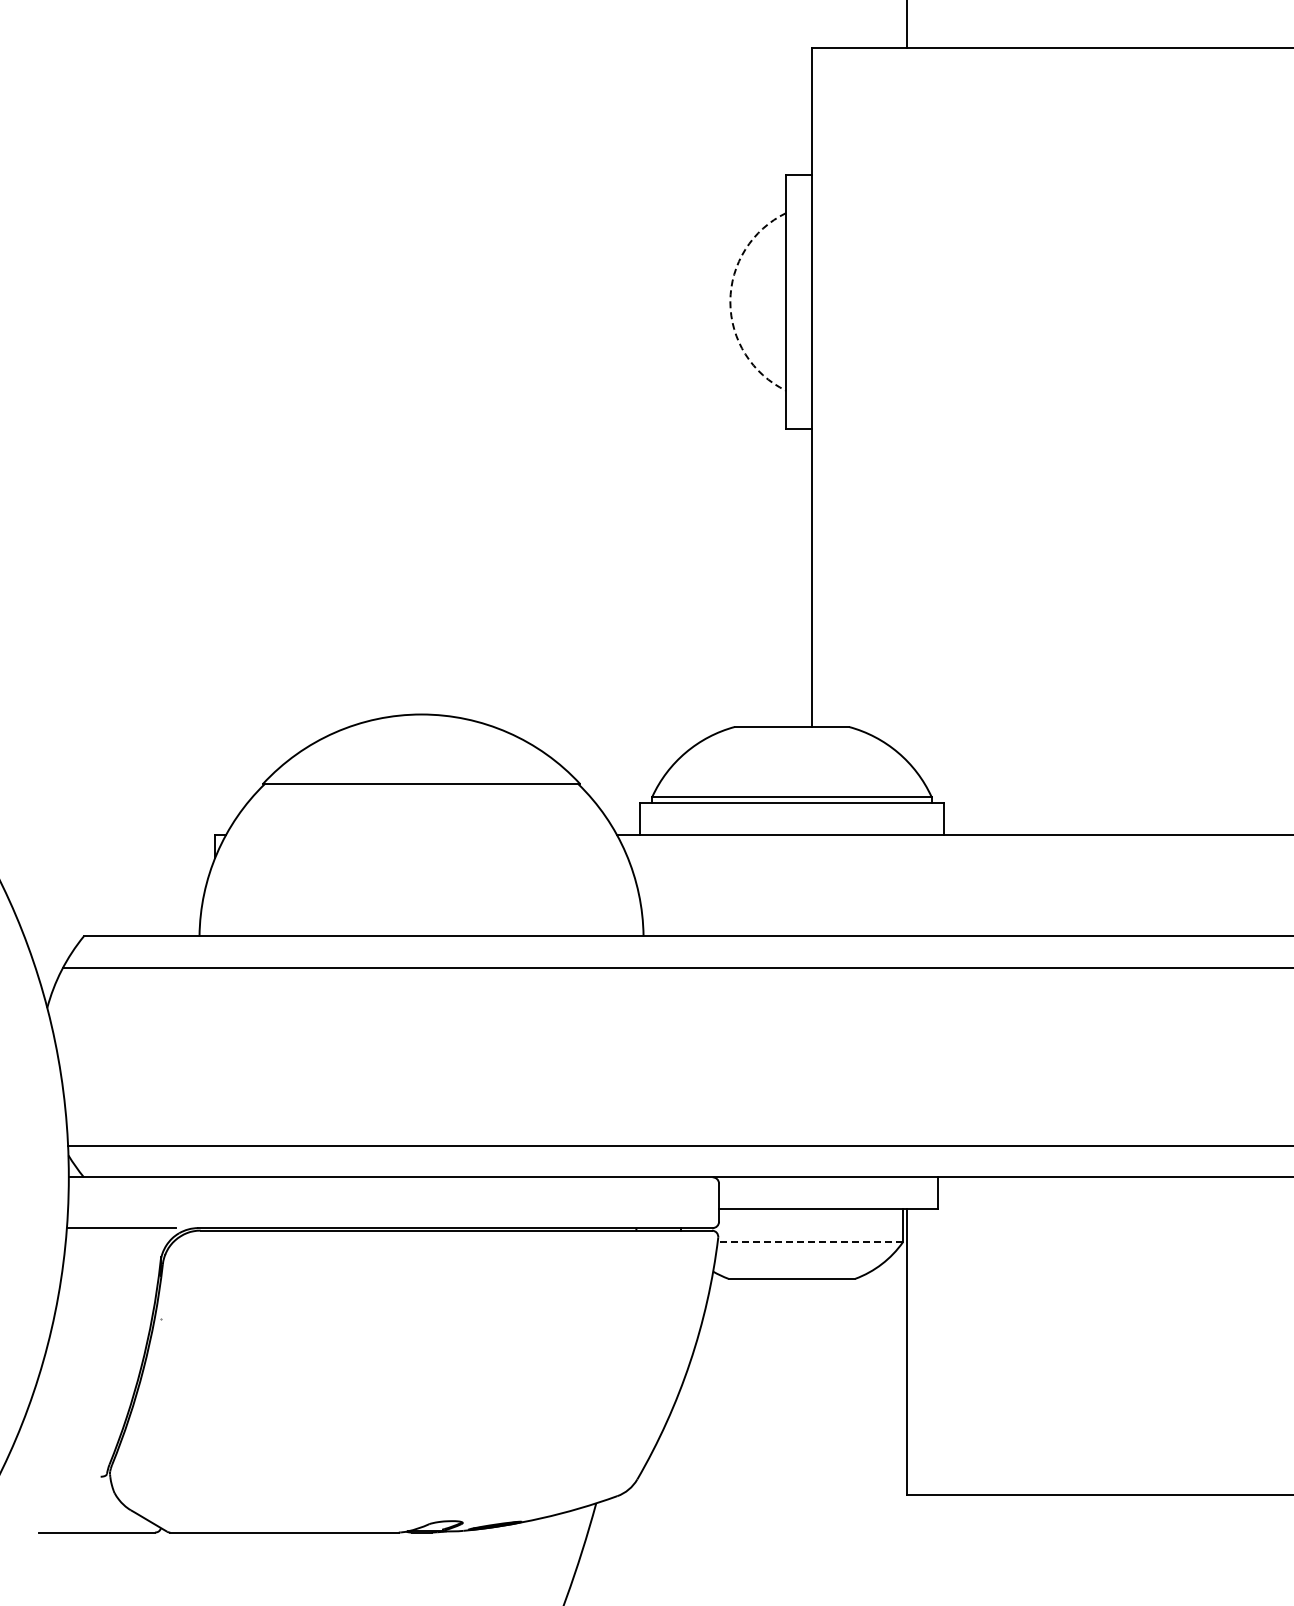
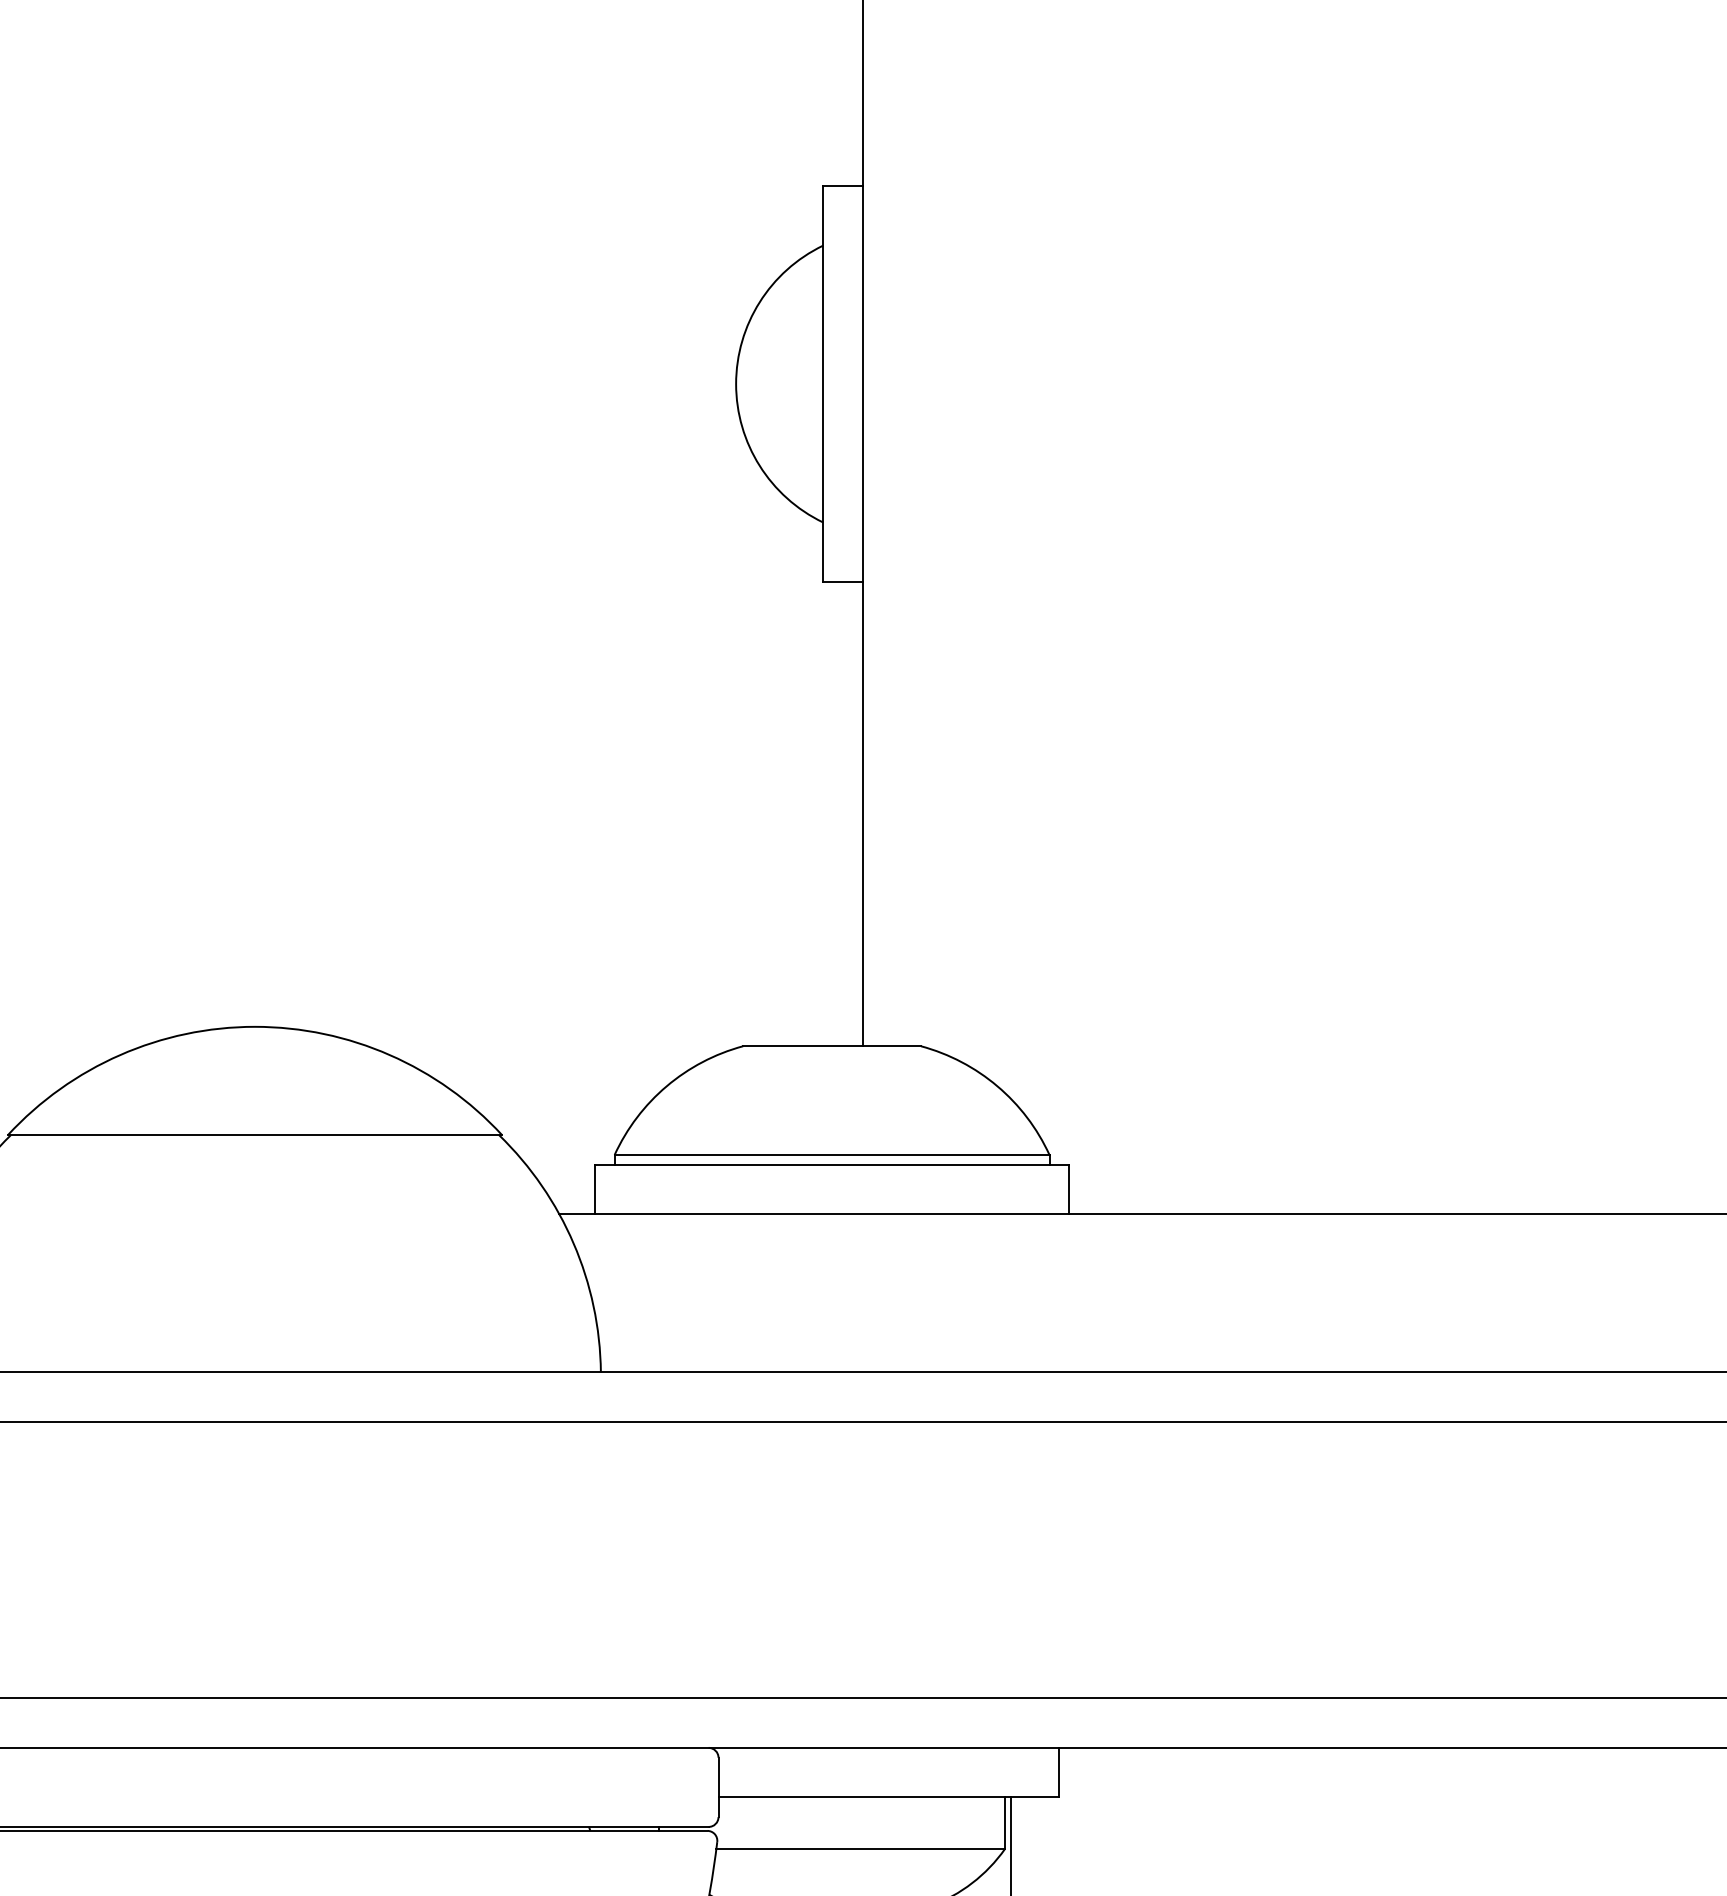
arc: (730, 301) -> (736, 383), dashed -> solid
line: (810, 1242) -> (860, 1849), dashed -> solid

